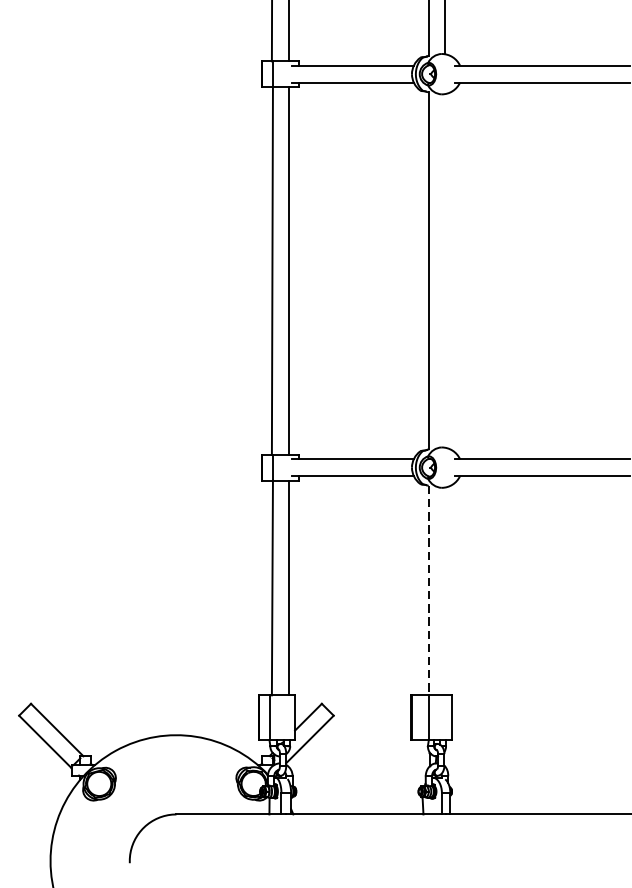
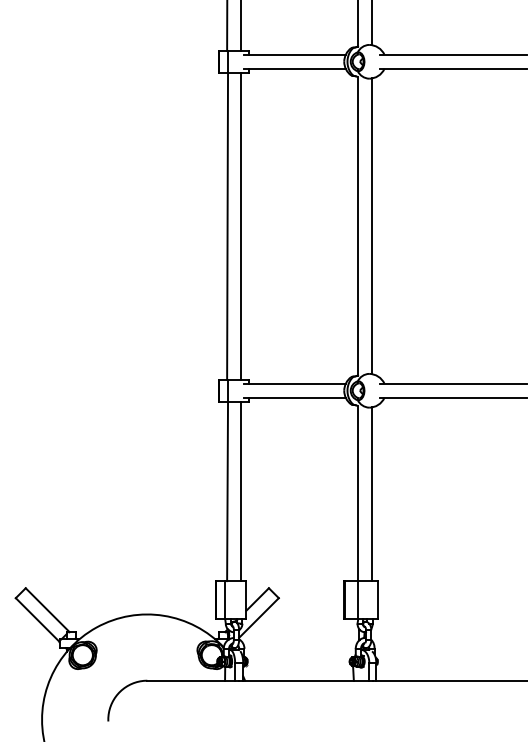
line: (445, 271) -> (372, 226), added
line: (429, 590) -> (358, 493), dashed -> solid
line: (445, 591) -> (372, 494), added

